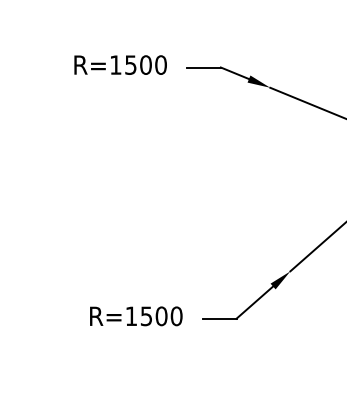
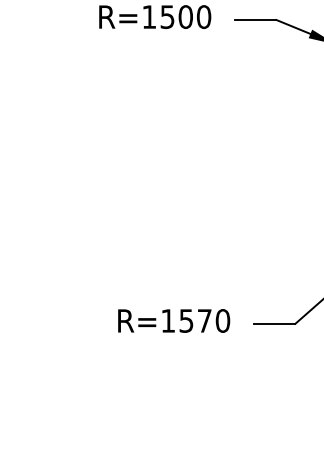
text: (161, 316) -> (204, 321), R=1500 -> R=1570

